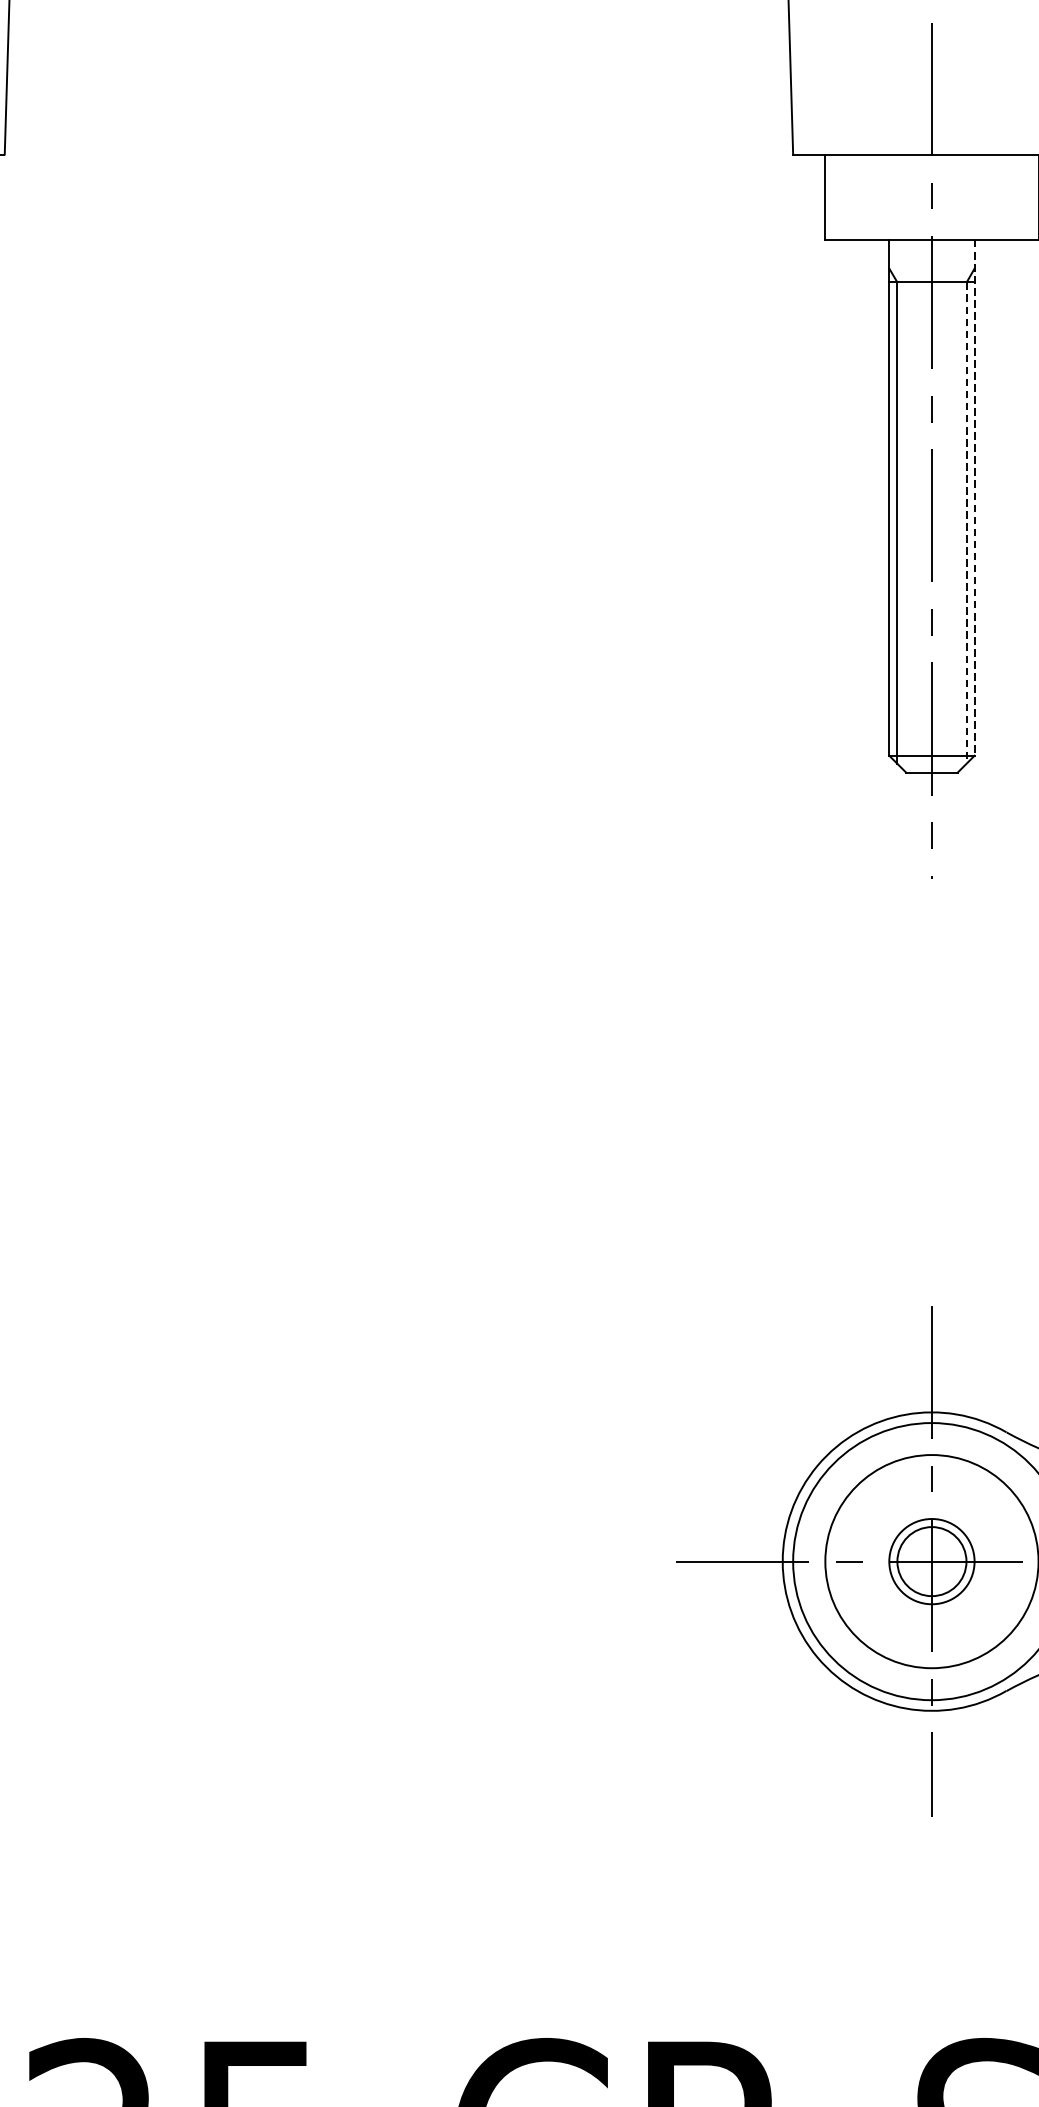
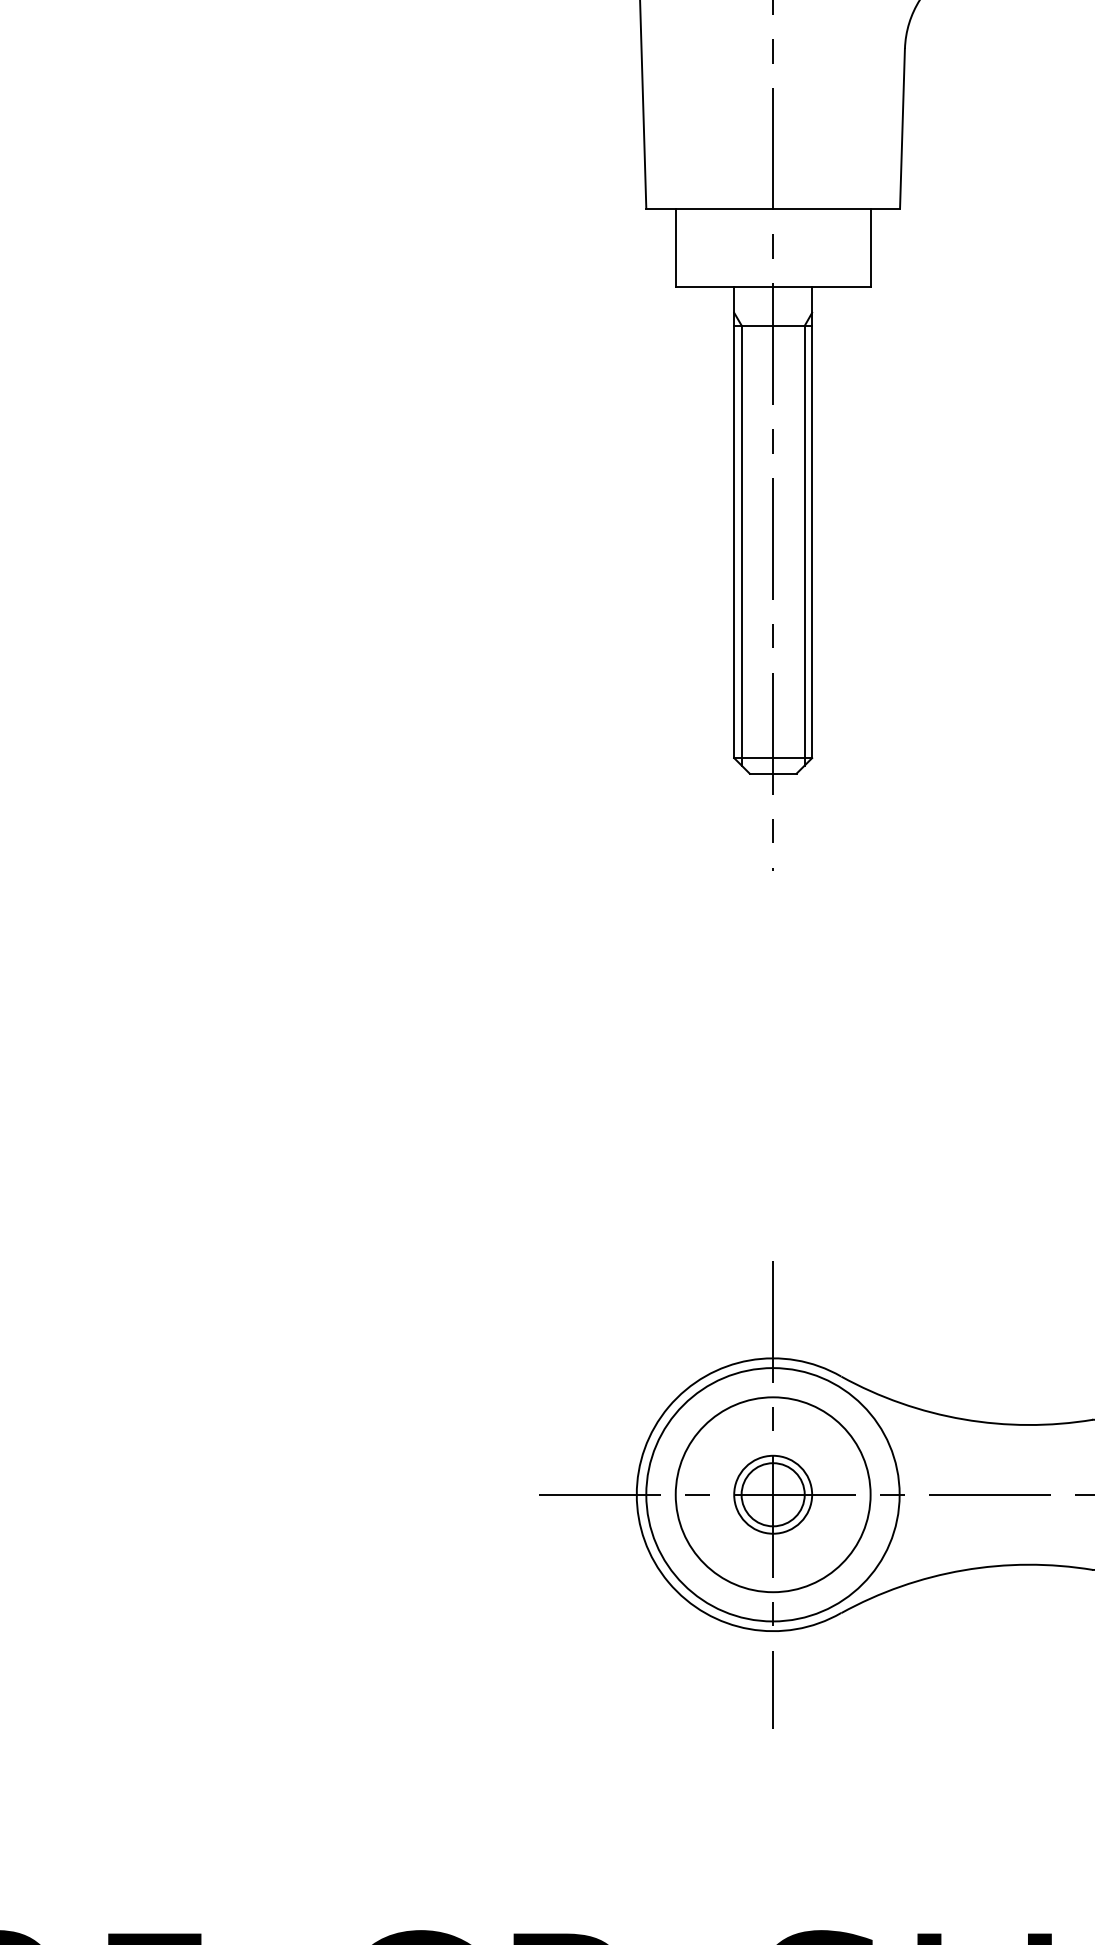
line: (974, 497) -> (812, 522), dashed -> solid
line: (966, 524) -> (804, 546), dashed -> solid

